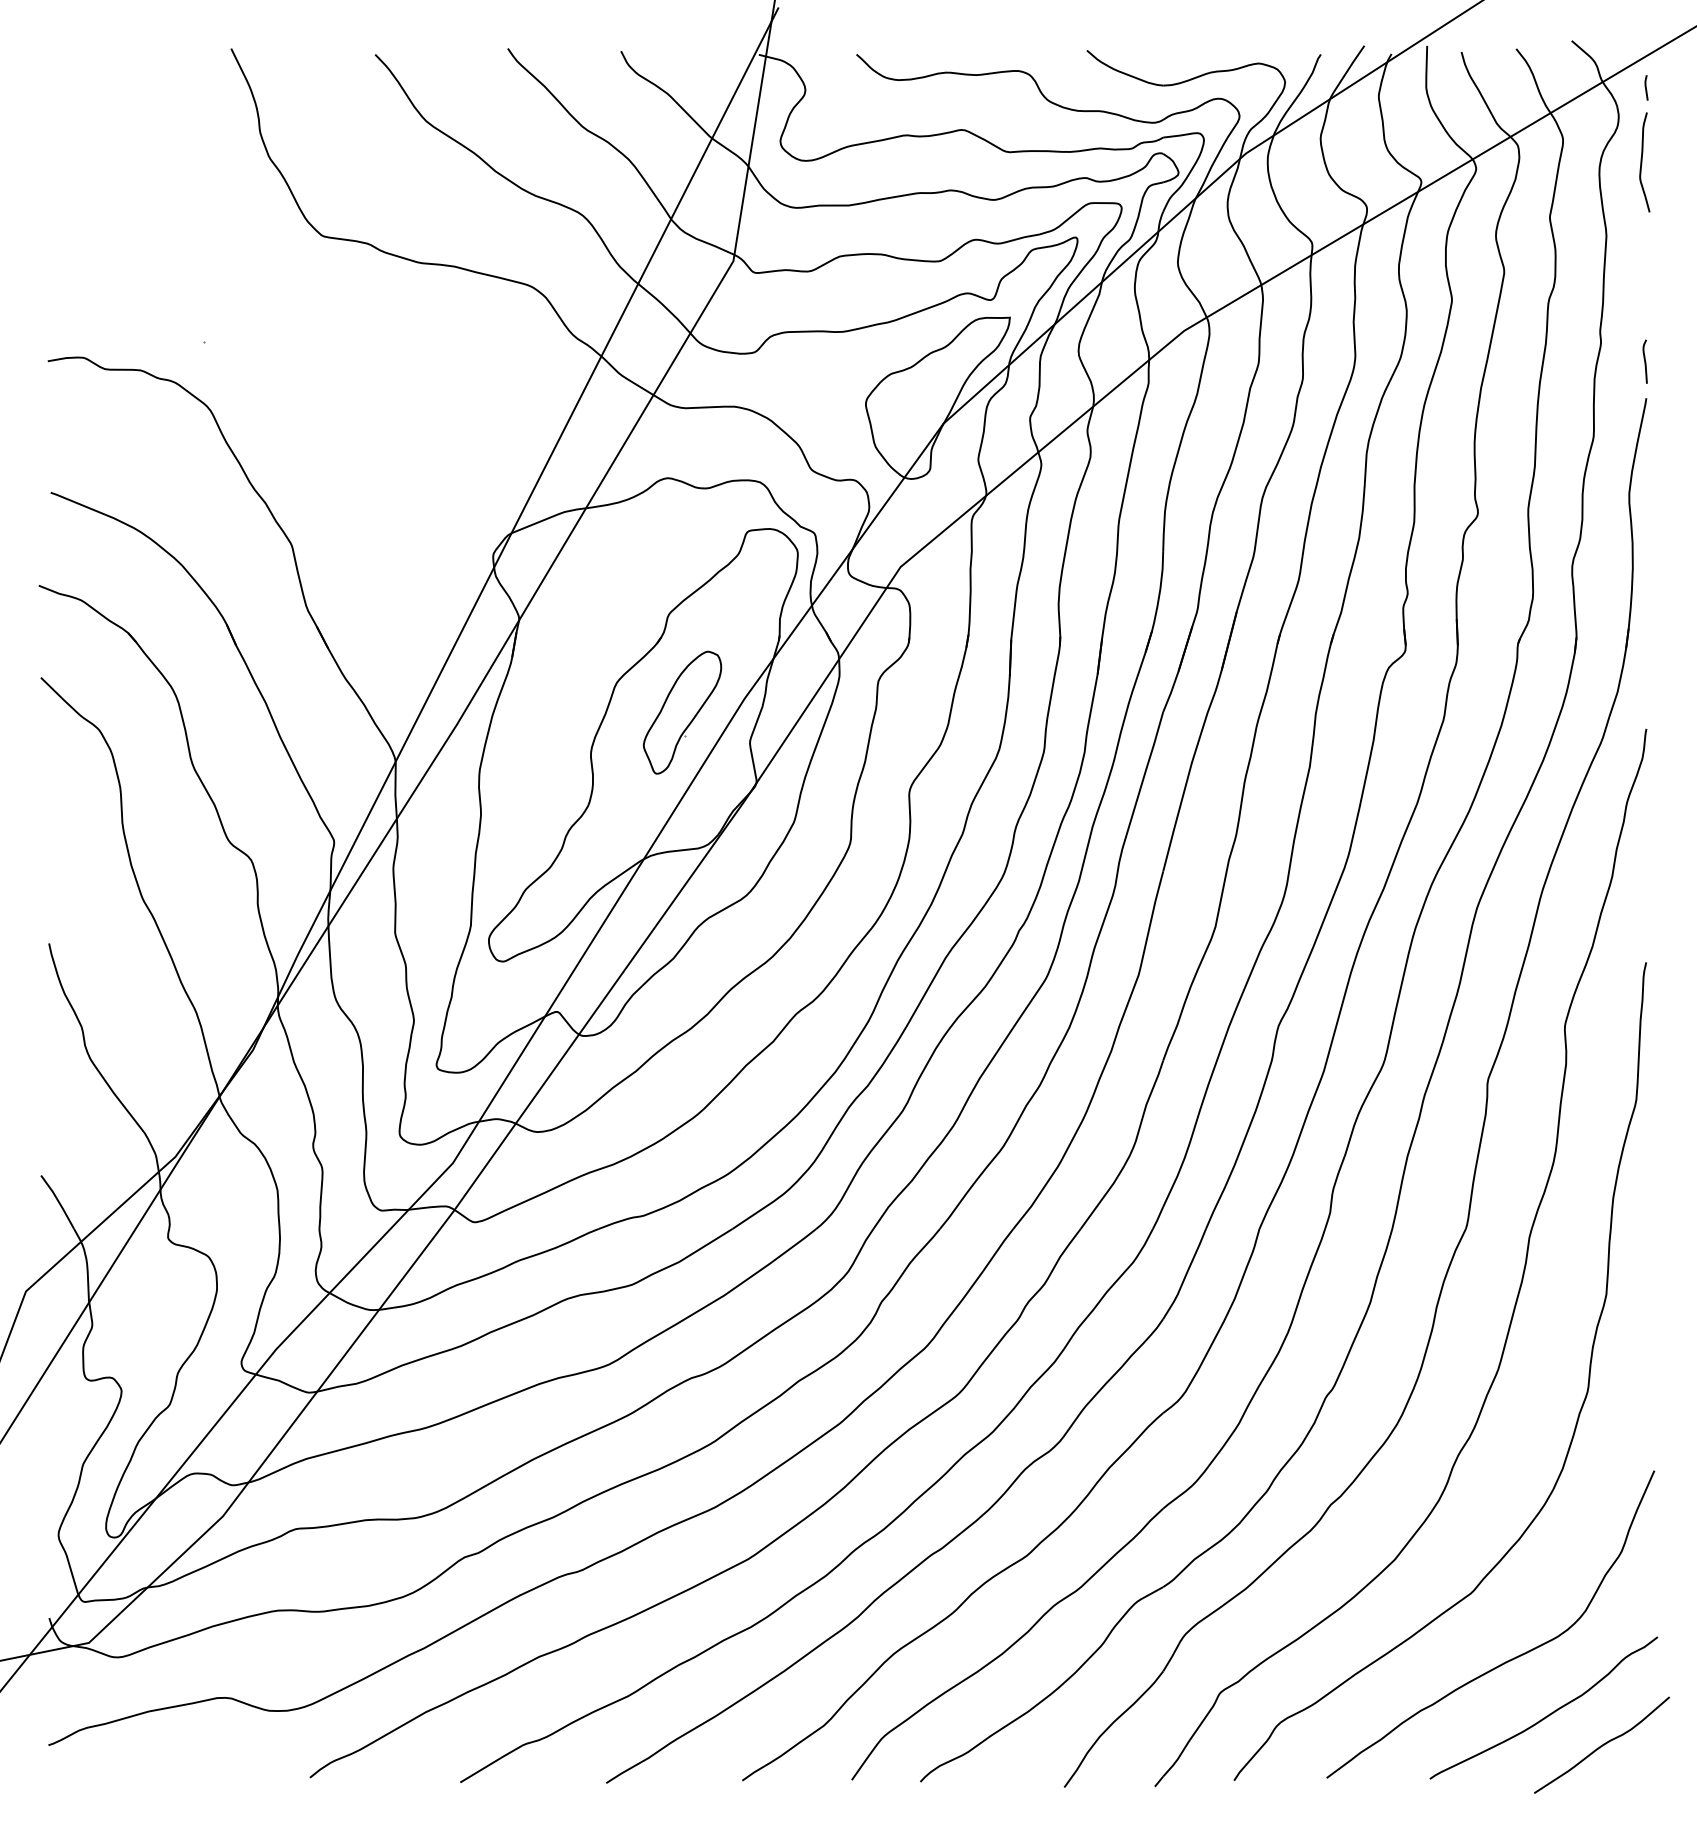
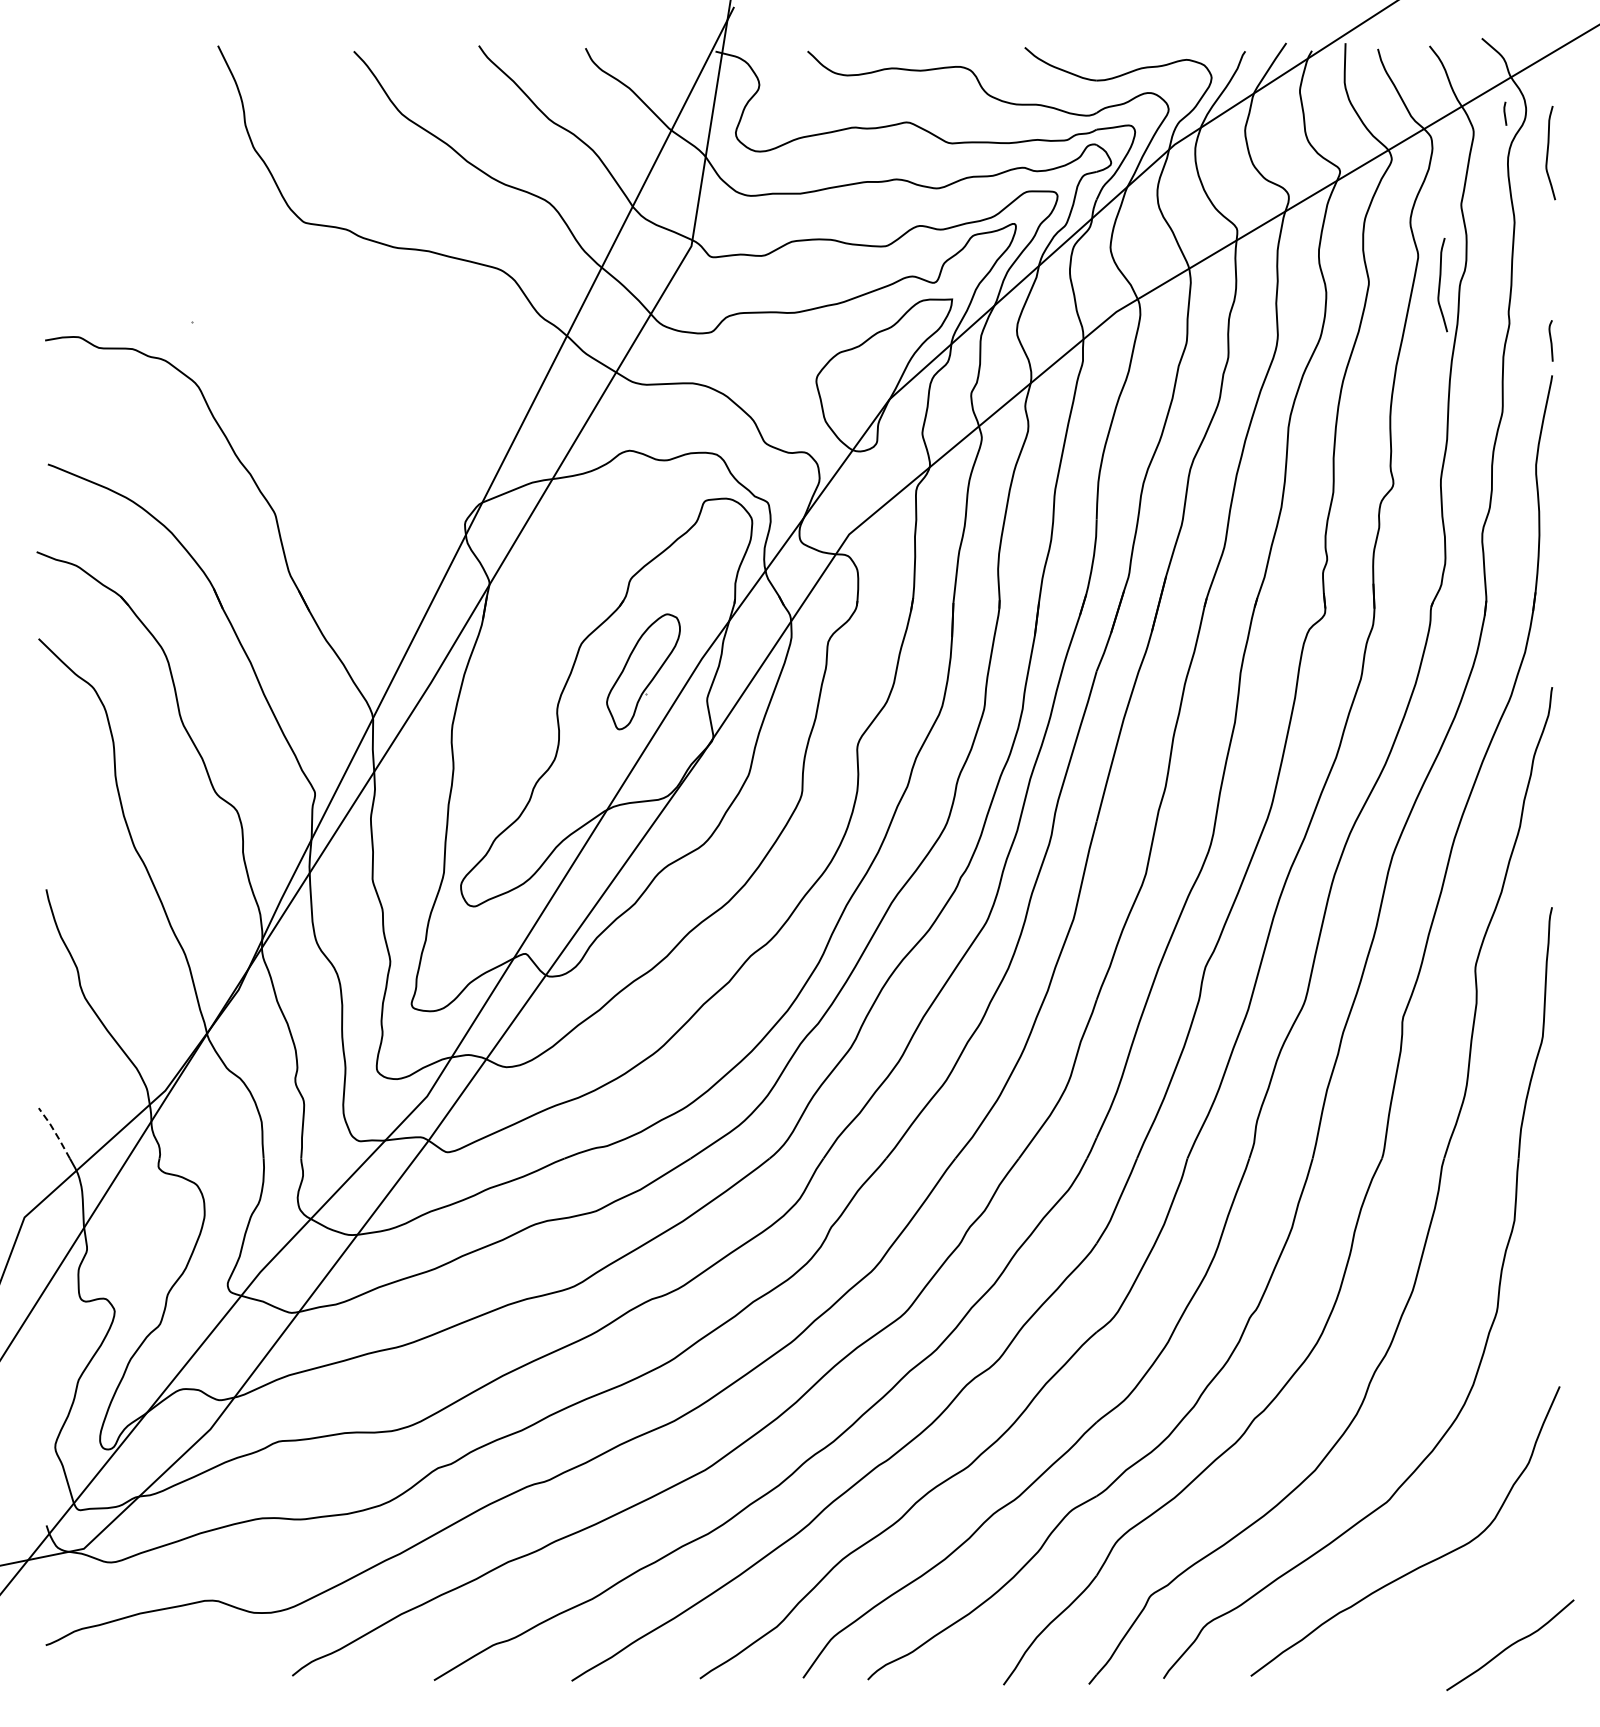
line: (1646, 87) -> (1505, 113), moved
curve: (1527, 302) -> (1440, 285), added
line: (58, 1201) -> (55, 1132), solid -> dashed
curve: (1548, 1714) -> (1459, 1616), removed

